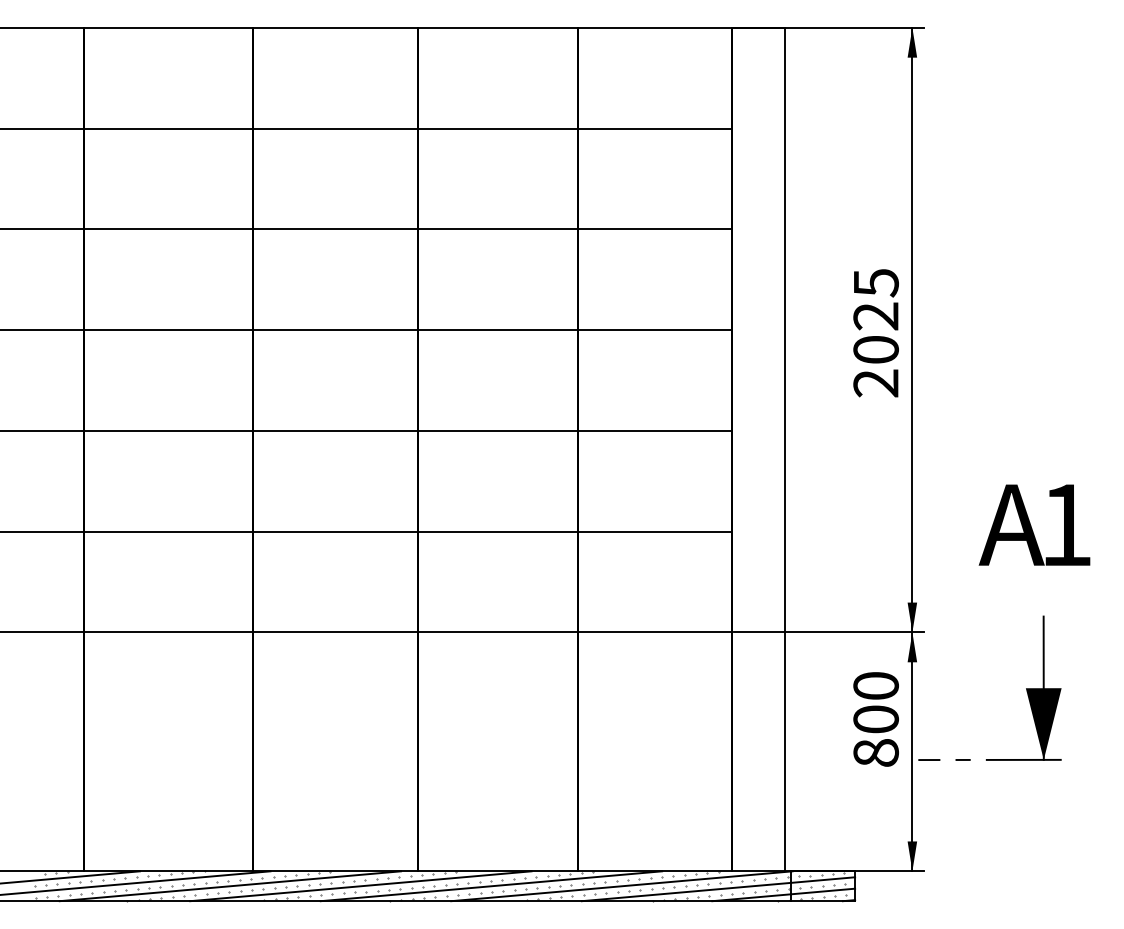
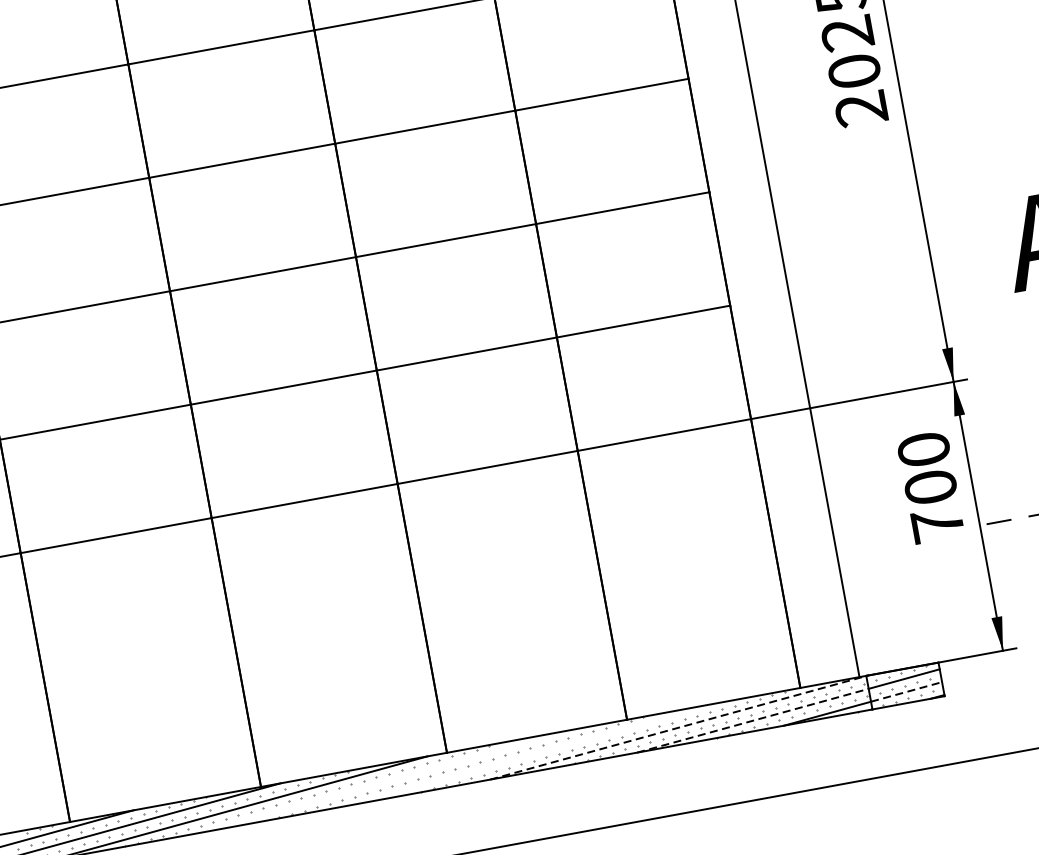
text: (875, 752) -> (936, 524), 800 -> 700
line: (360, 886) -> (384, 781), removed
line: (491, 886) -> (532, 754), removed
line: (621, 886) -> (678, 727), solid -> dashed
line: (823, 891) -> (907, 691), solid -> dashed
line: (686, 892) -> (753, 721), solid -> dashed

